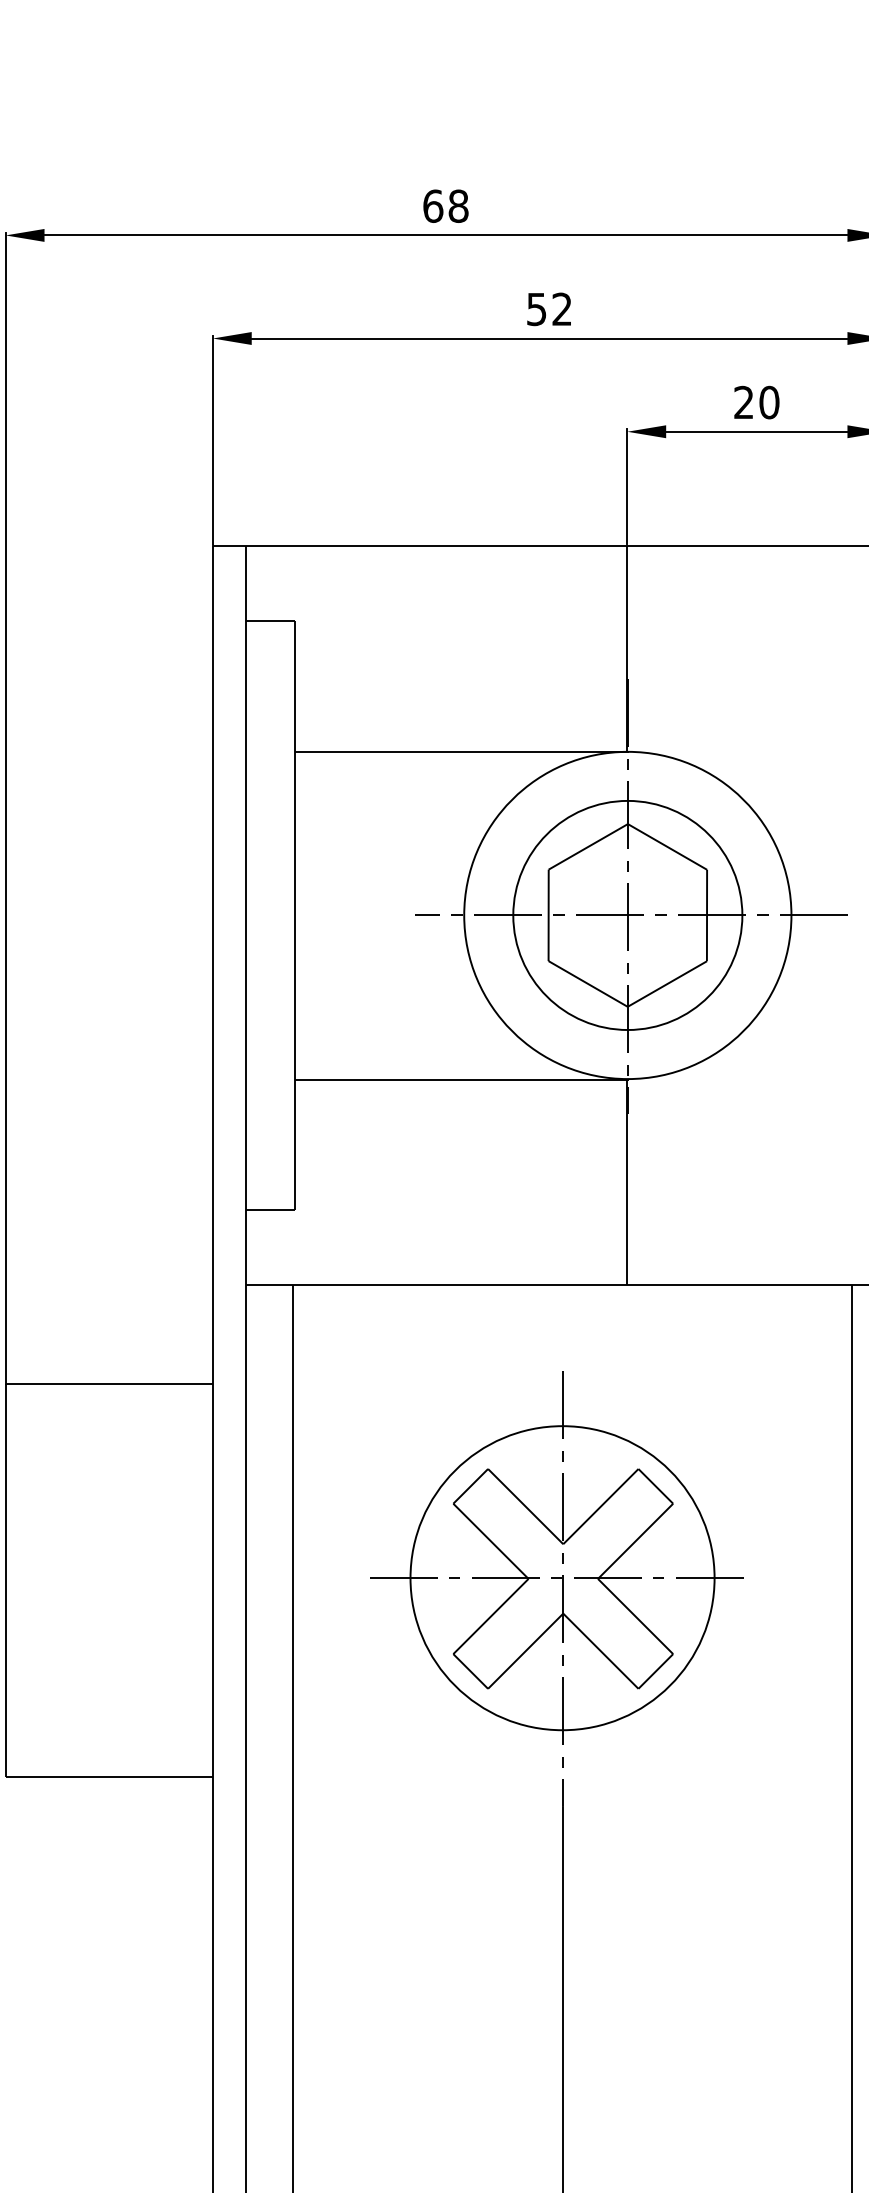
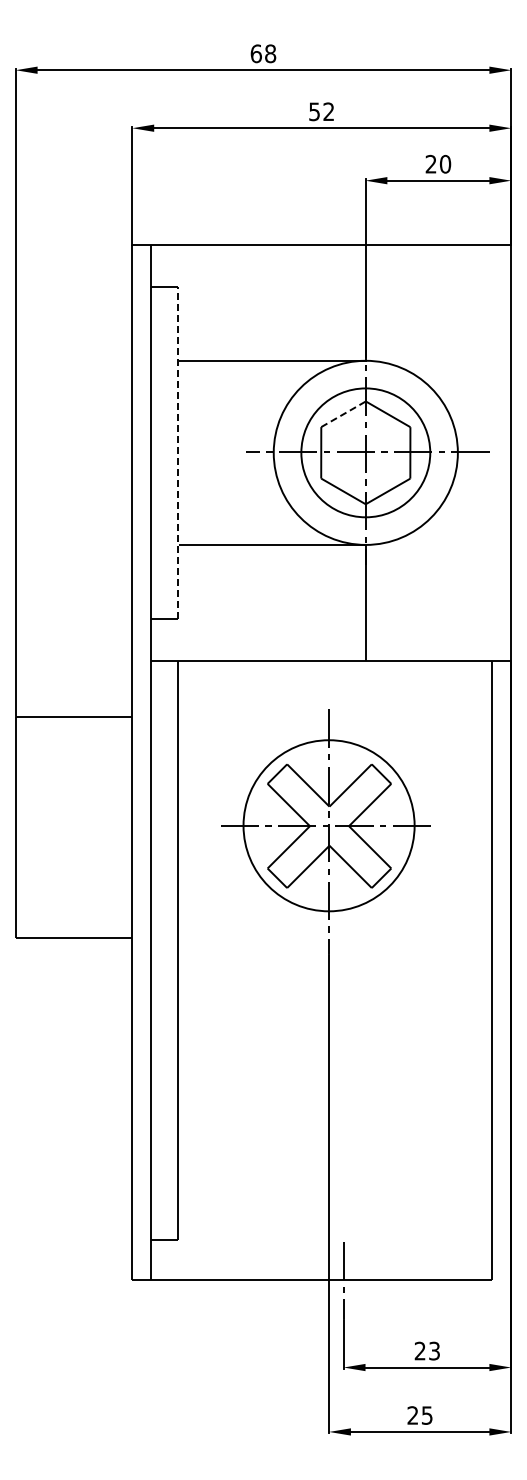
line: (588, 847) -> (343, 414), solid -> dashed
line: (294, 914) -> (178, 452), solid -> dashed

